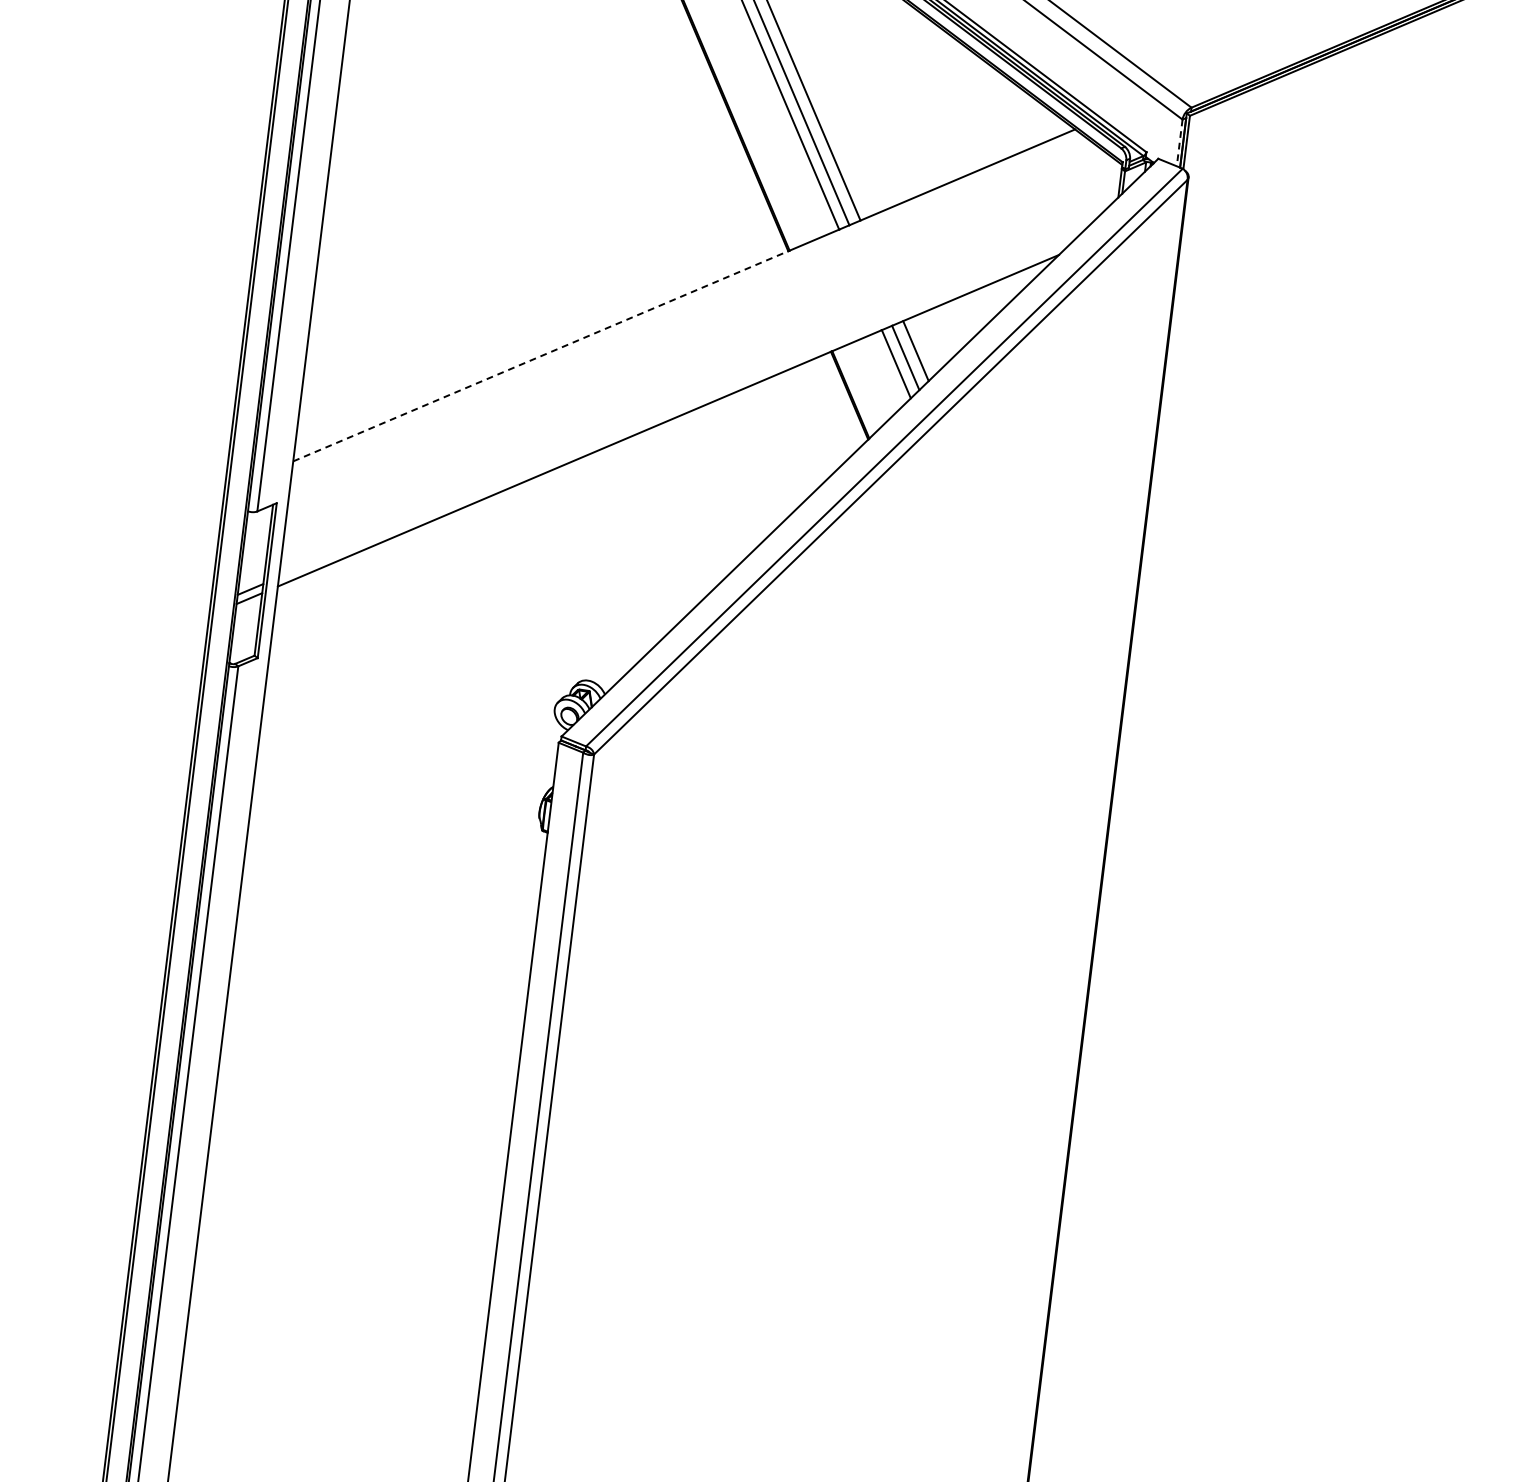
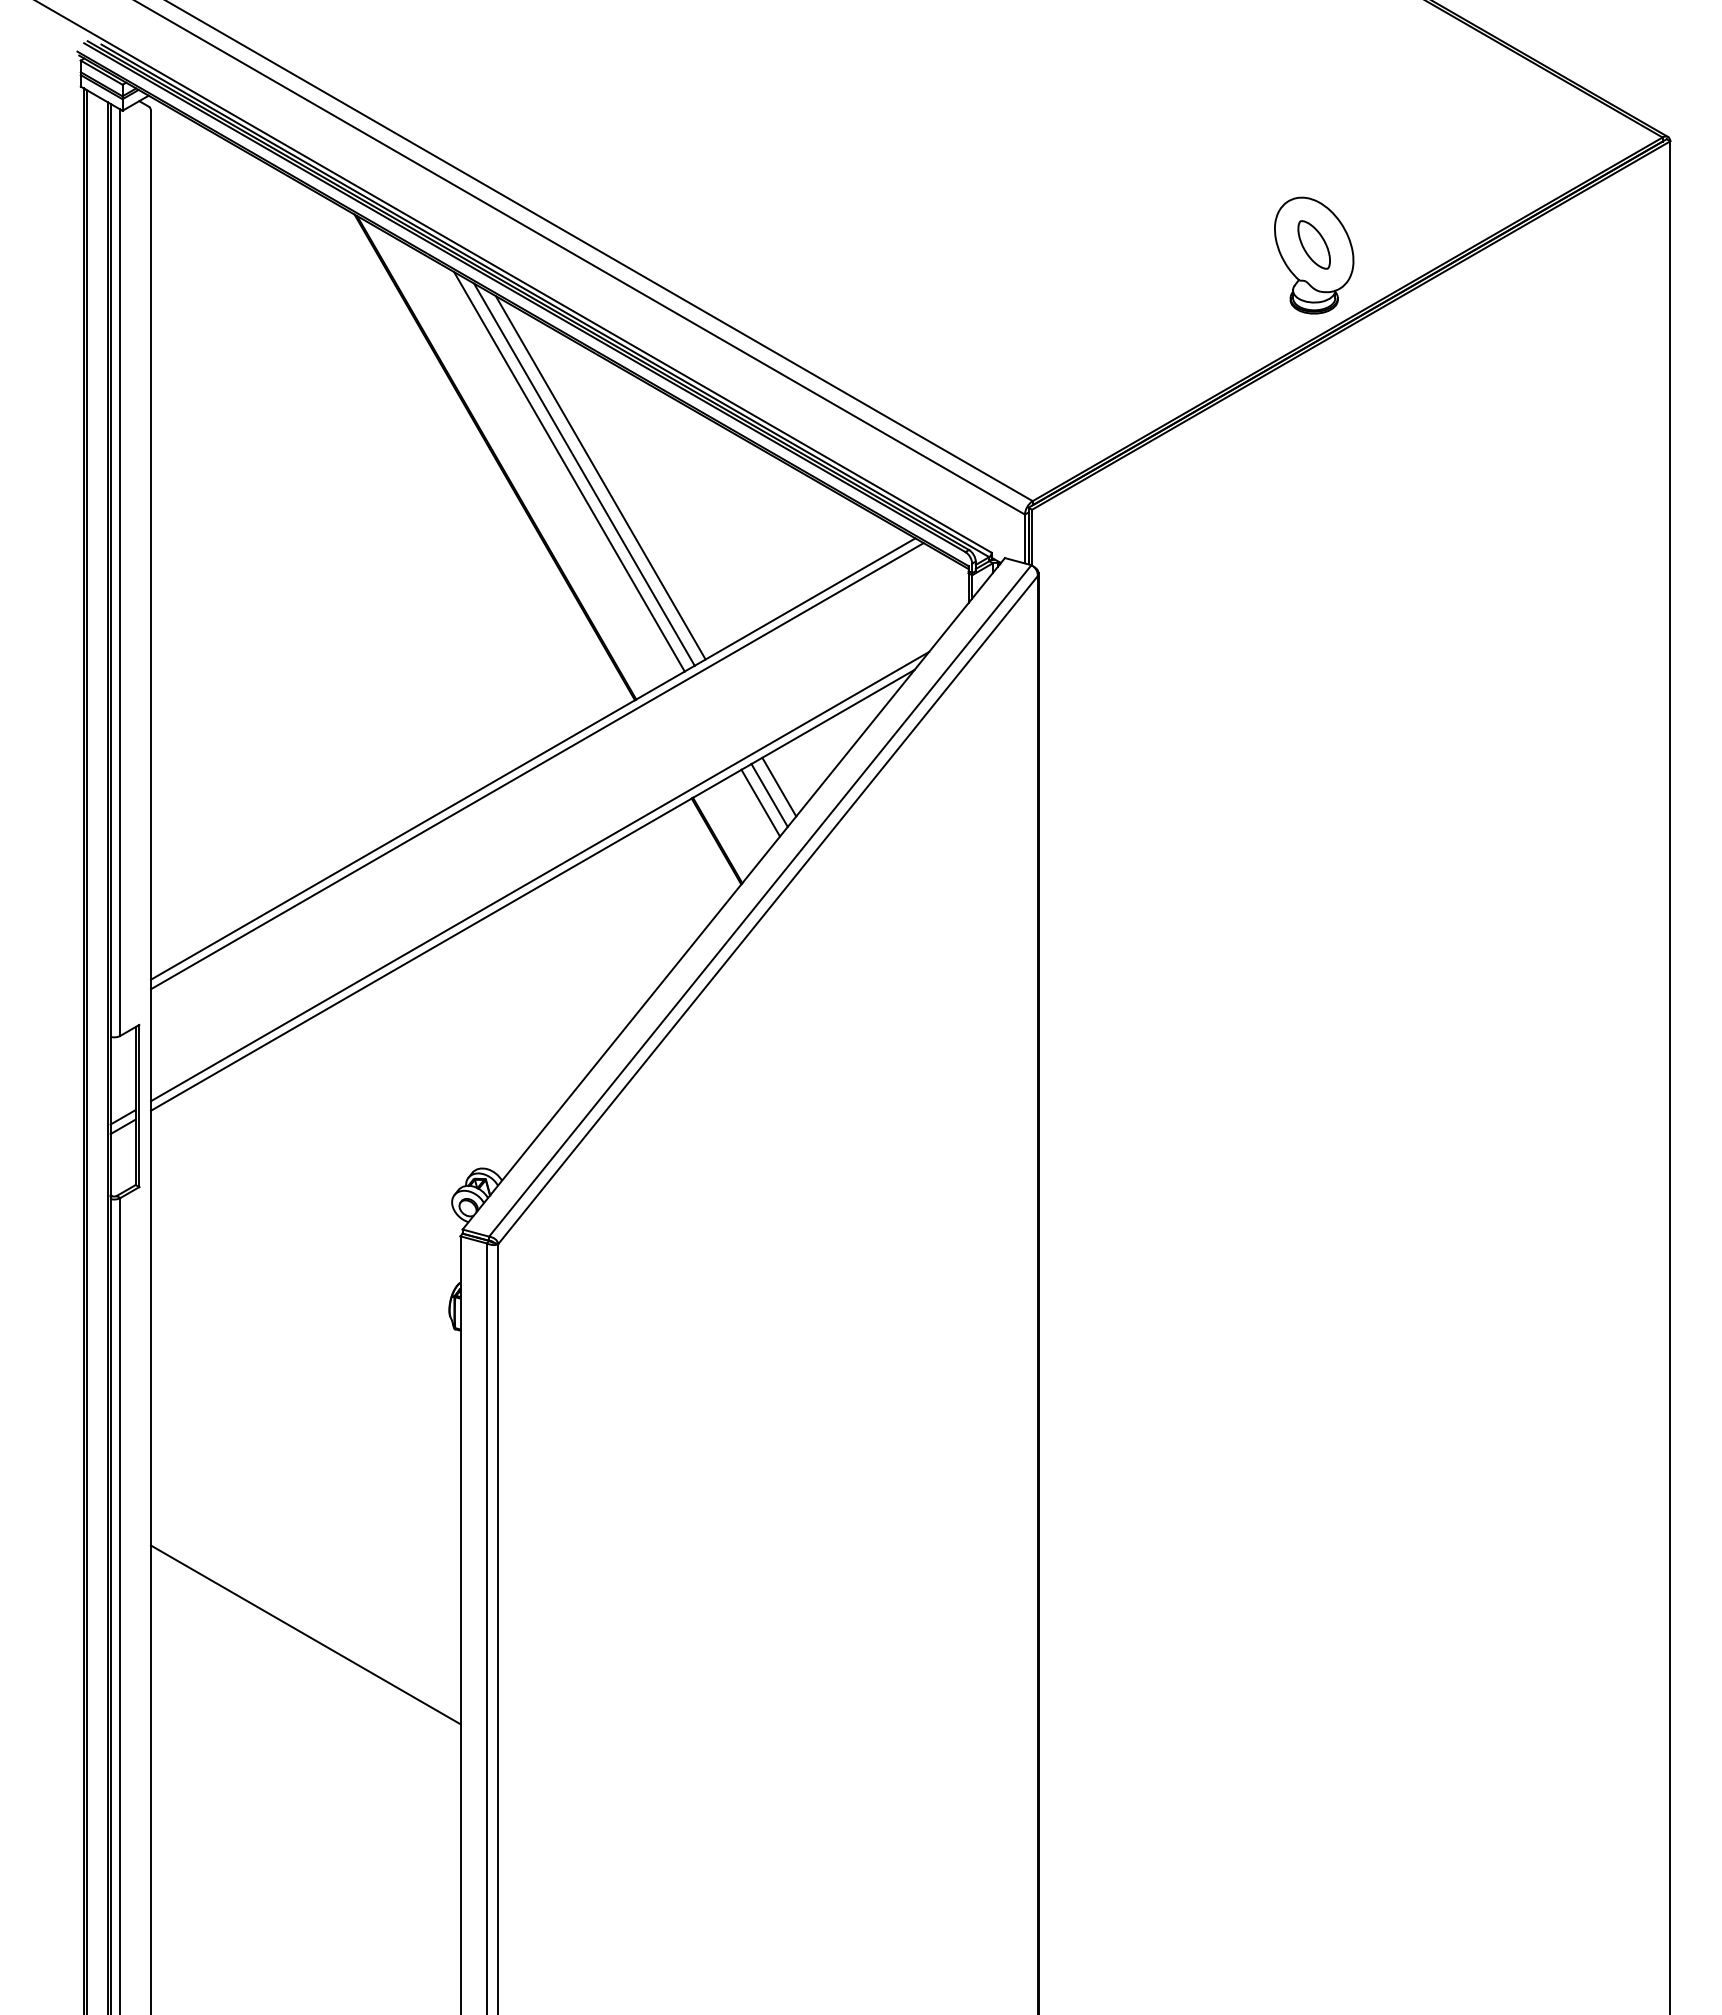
line: (1179, 143) -> (1024, 539), dashed -> solid
line: (687, 303) -> (537, 766), added
line: (541, 355) -> (393, 839), dashed -> solid
line: (677, 408) -> (540, 876), added
line: (364, 1104) -> (305, 1634), added

